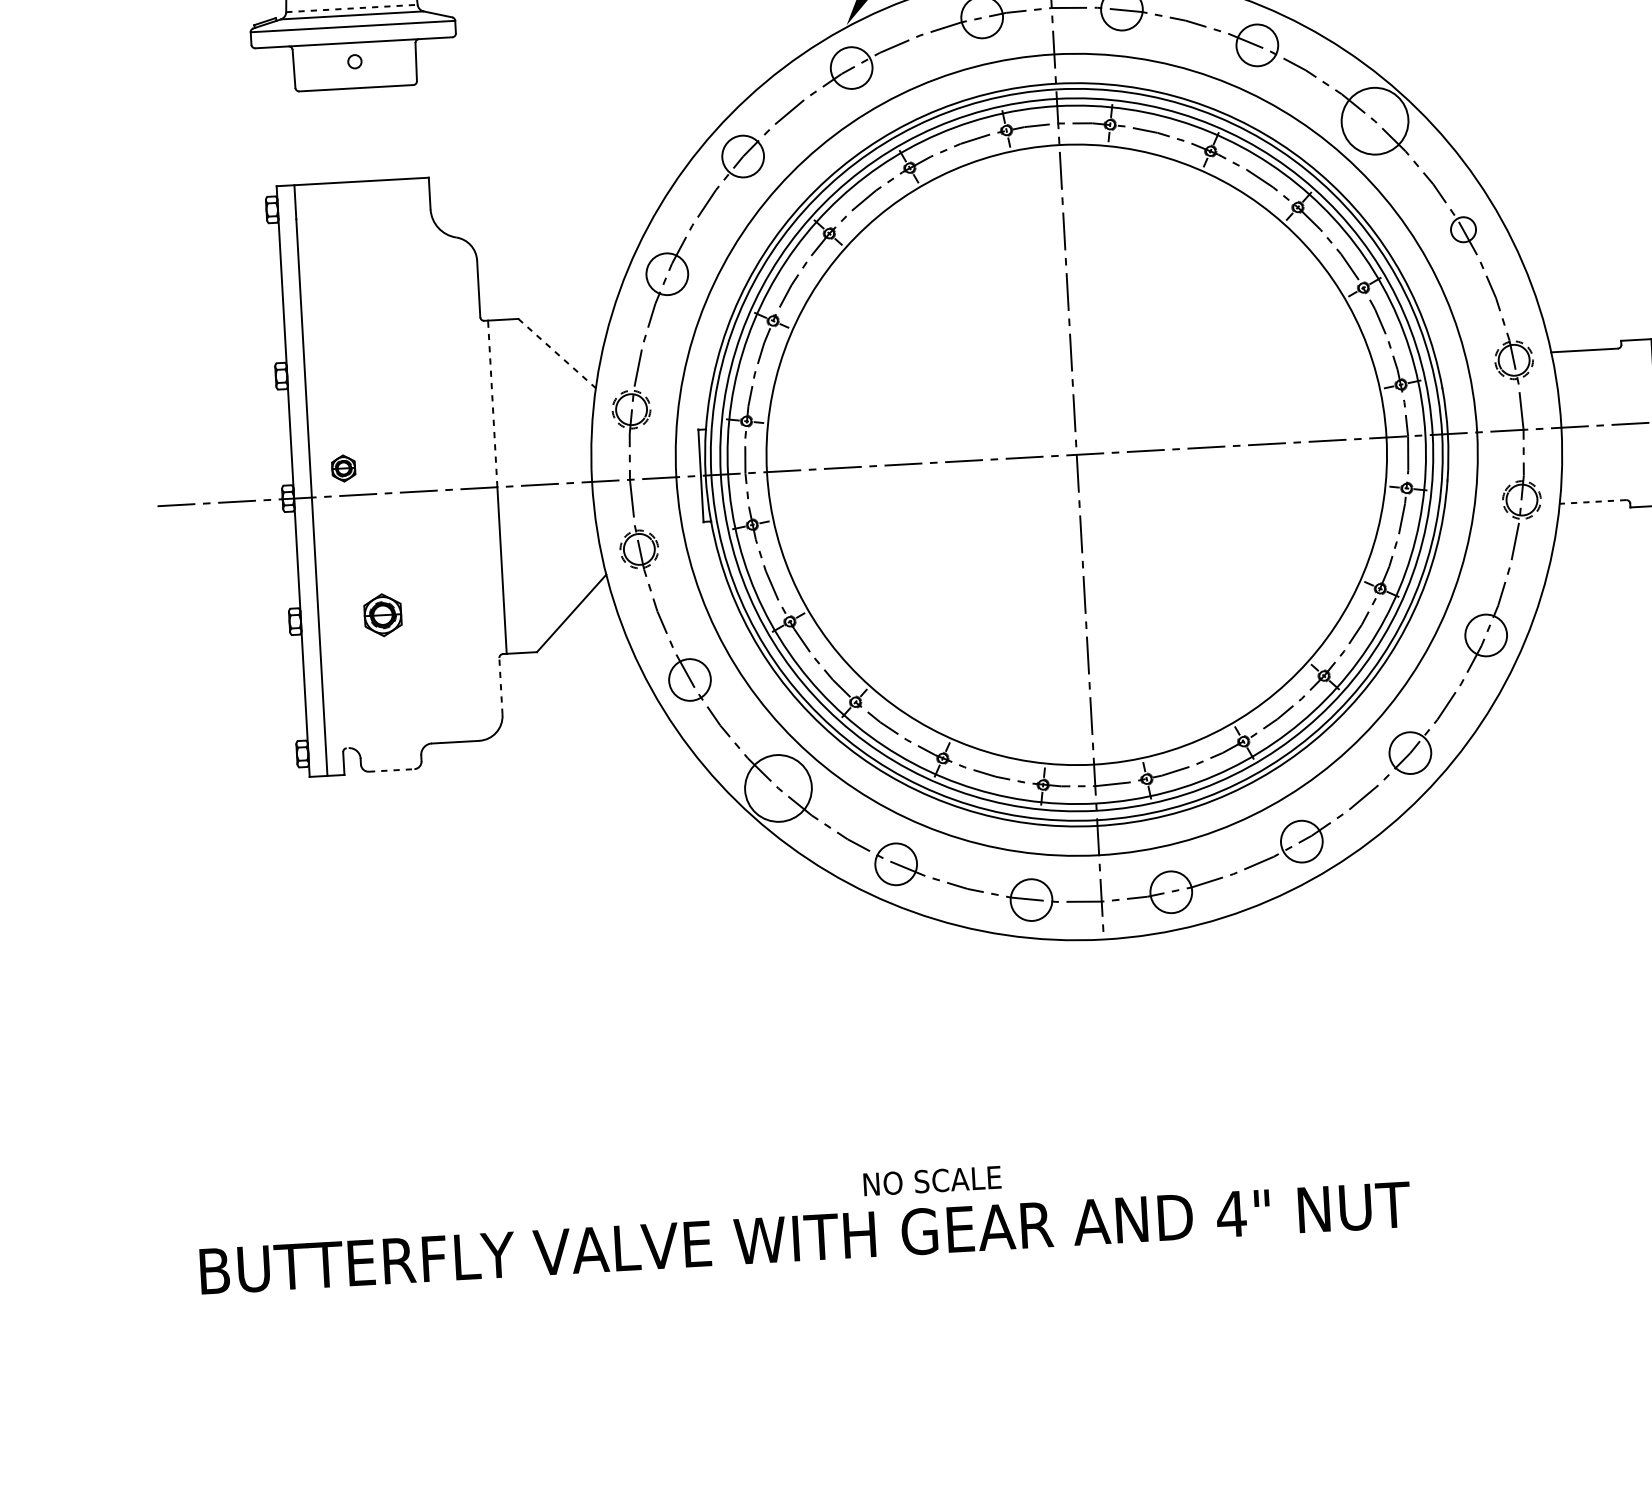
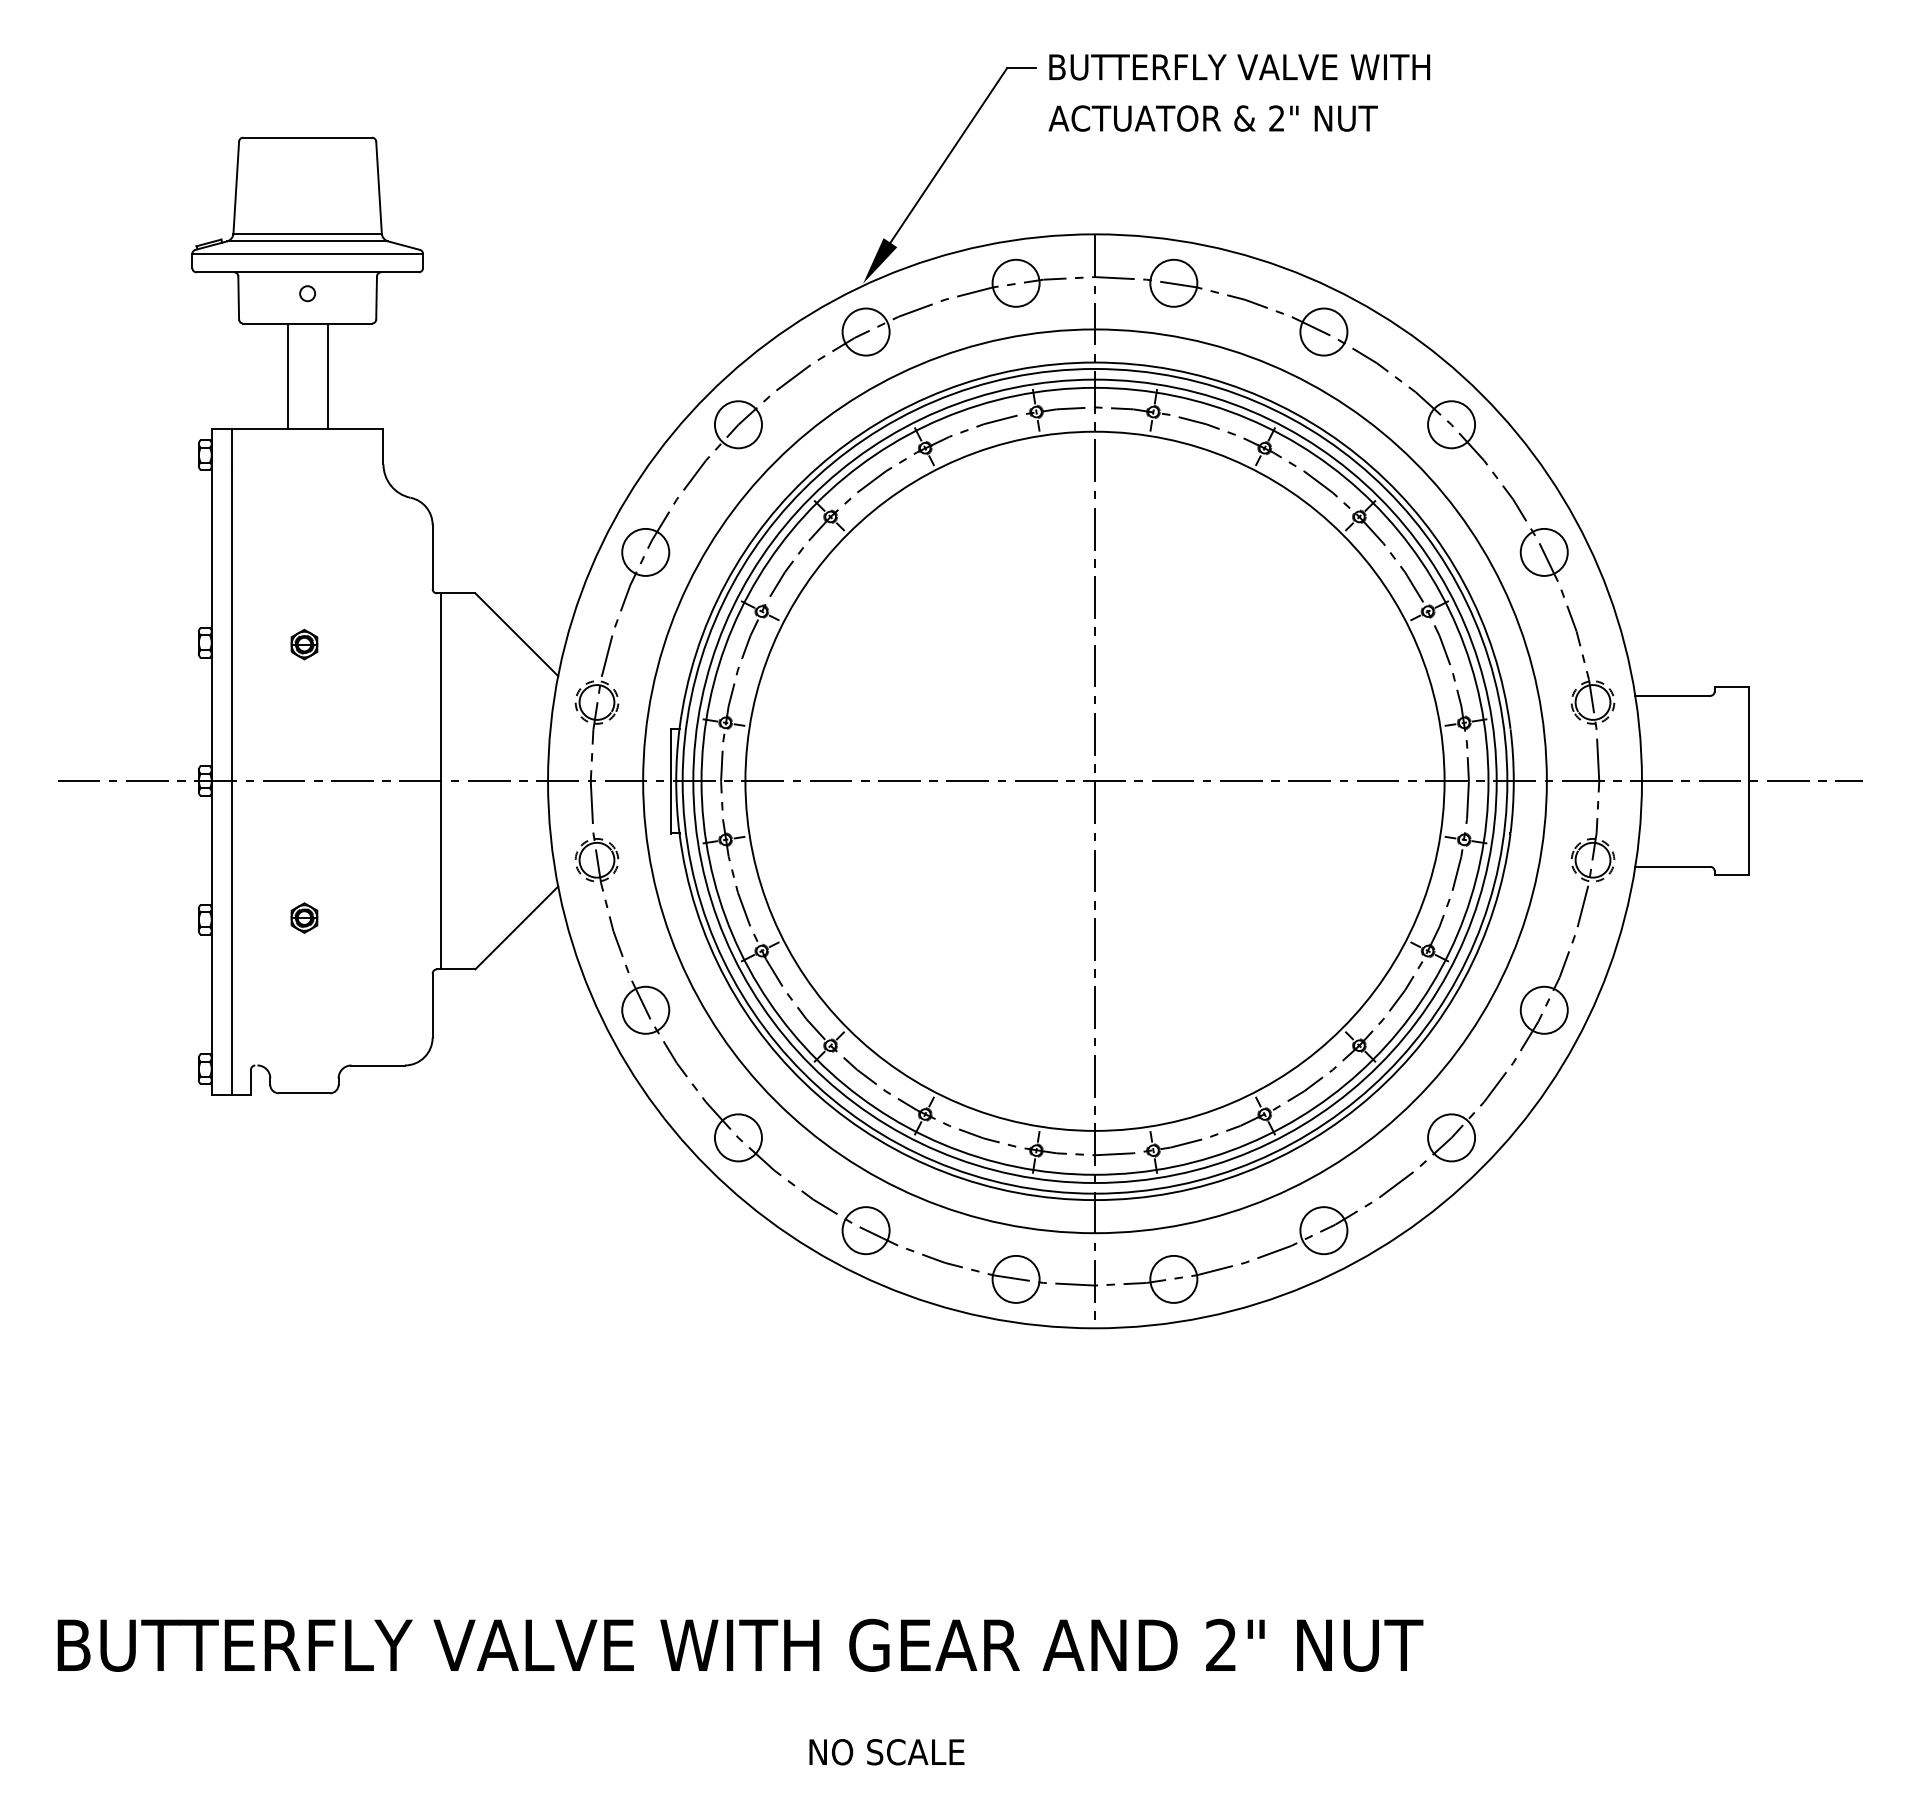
line: (352, 8) -> (308, 233), dashed -> solid
circle: (1374, 120) -> (1451, 424), size x0.62
line: (376, 133) -> (327, 375), added
line: (341, 135) -> (287, 375), added
circle: (1462, 228) -> (1543, 551), size x1.67
line: (556, 353) -> (516, 634), dashed -> solid
line: (492, 403) -> (441, 686), dashed -> solid
part: (343, 468) -> (304, 644), moved
line: (1592, 501) -> (1672, 866), dashed -> solid
part: (383, 614) -> (304, 917), size x0.62
line: (500, 686) -> (432, 1005), dashed -> solid
line: (391, 770) -> (304, 1093), dashed -> solid
circle: (777, 788) -> (737, 1137), size x0.62
text: (932, 1181) -> (886, 1752), moved
text: (1231, 1213) -> (1221, 1644), 4" -> 2"

